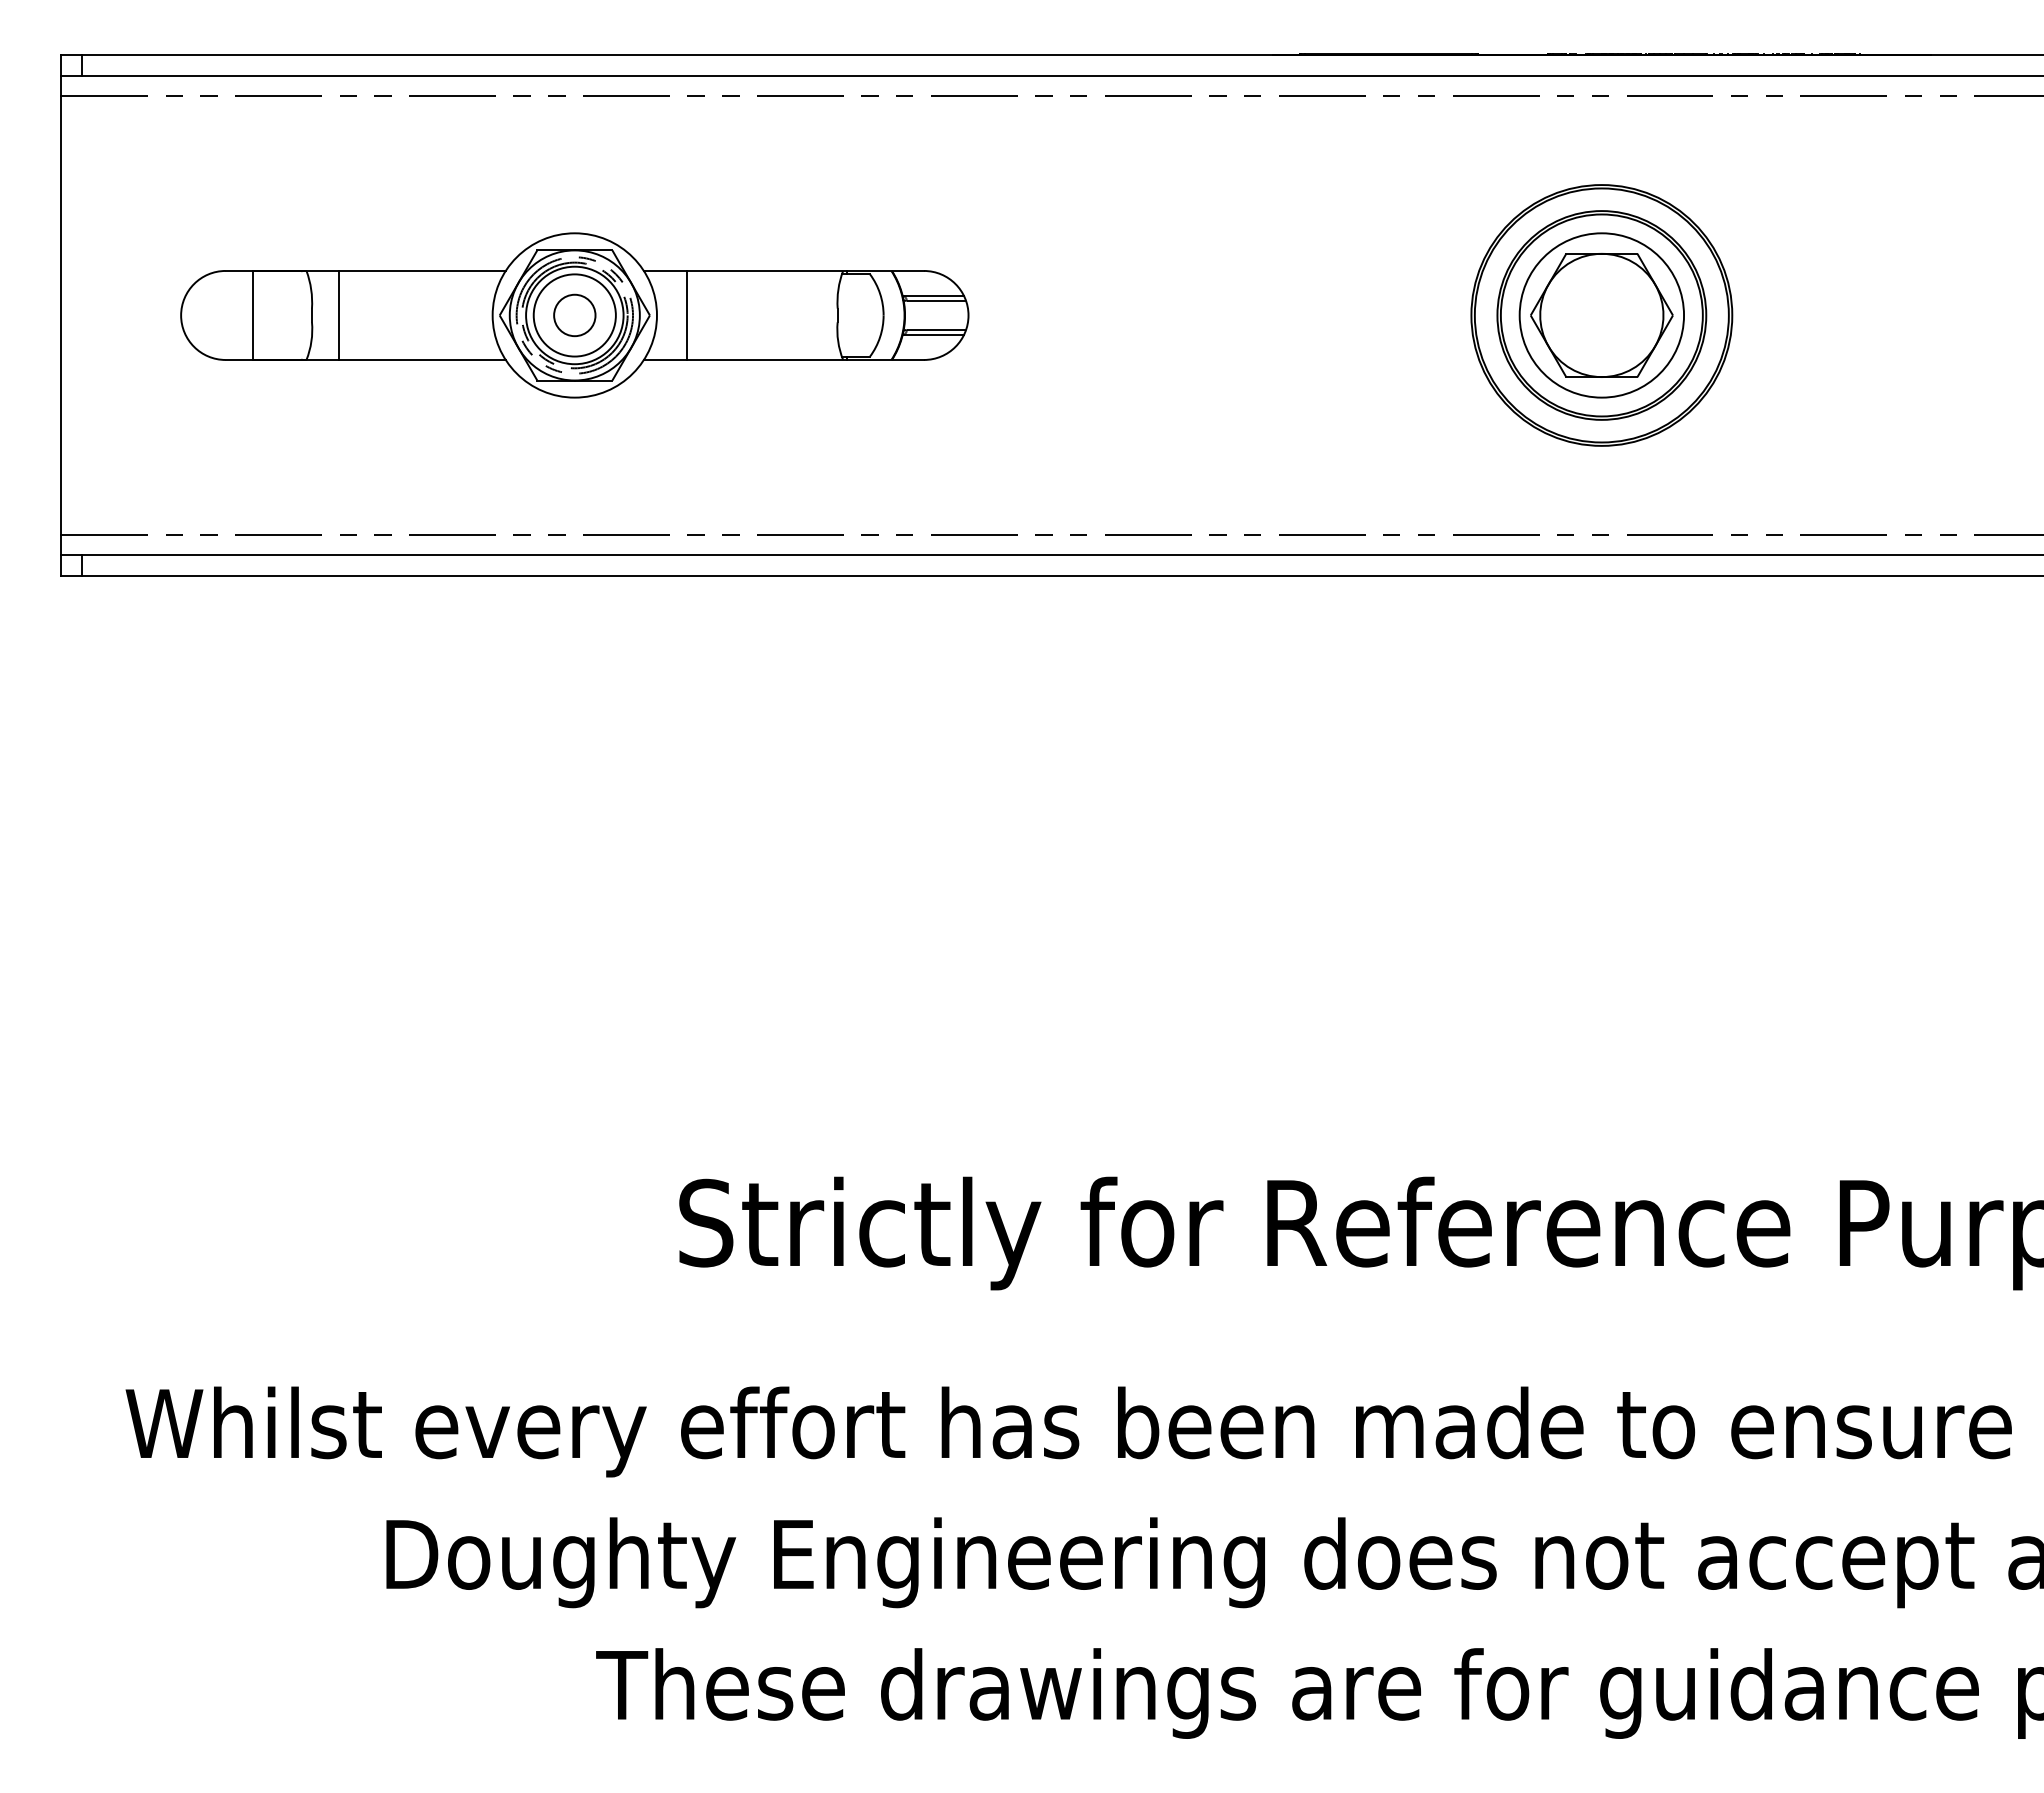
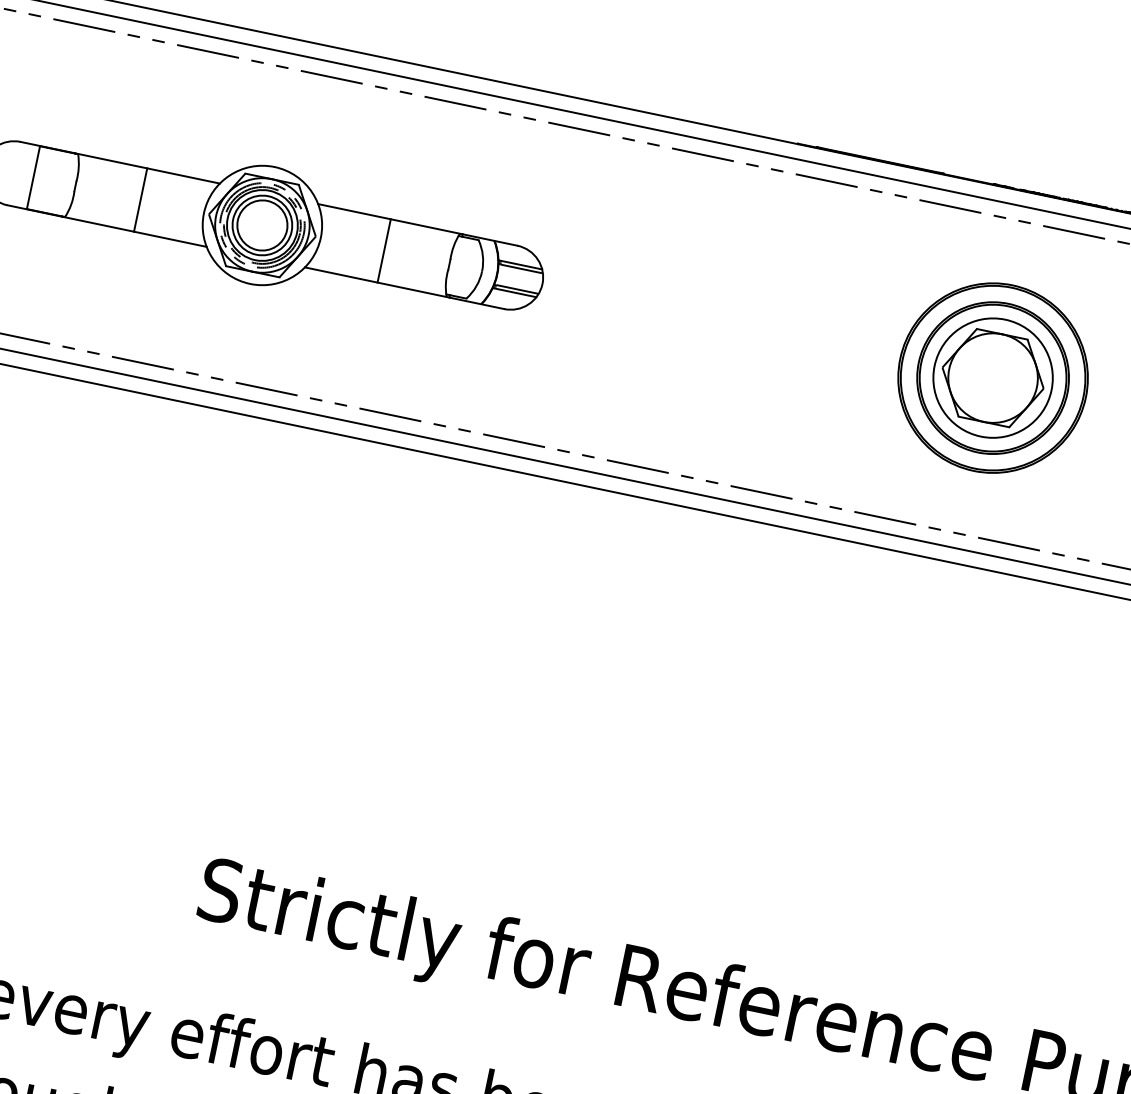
line: (338, 314) -> (140, 199), moved
circle: (574, 314) -> (262, 224), size x1.67
line: (687, 314) -> (384, 250), moved

